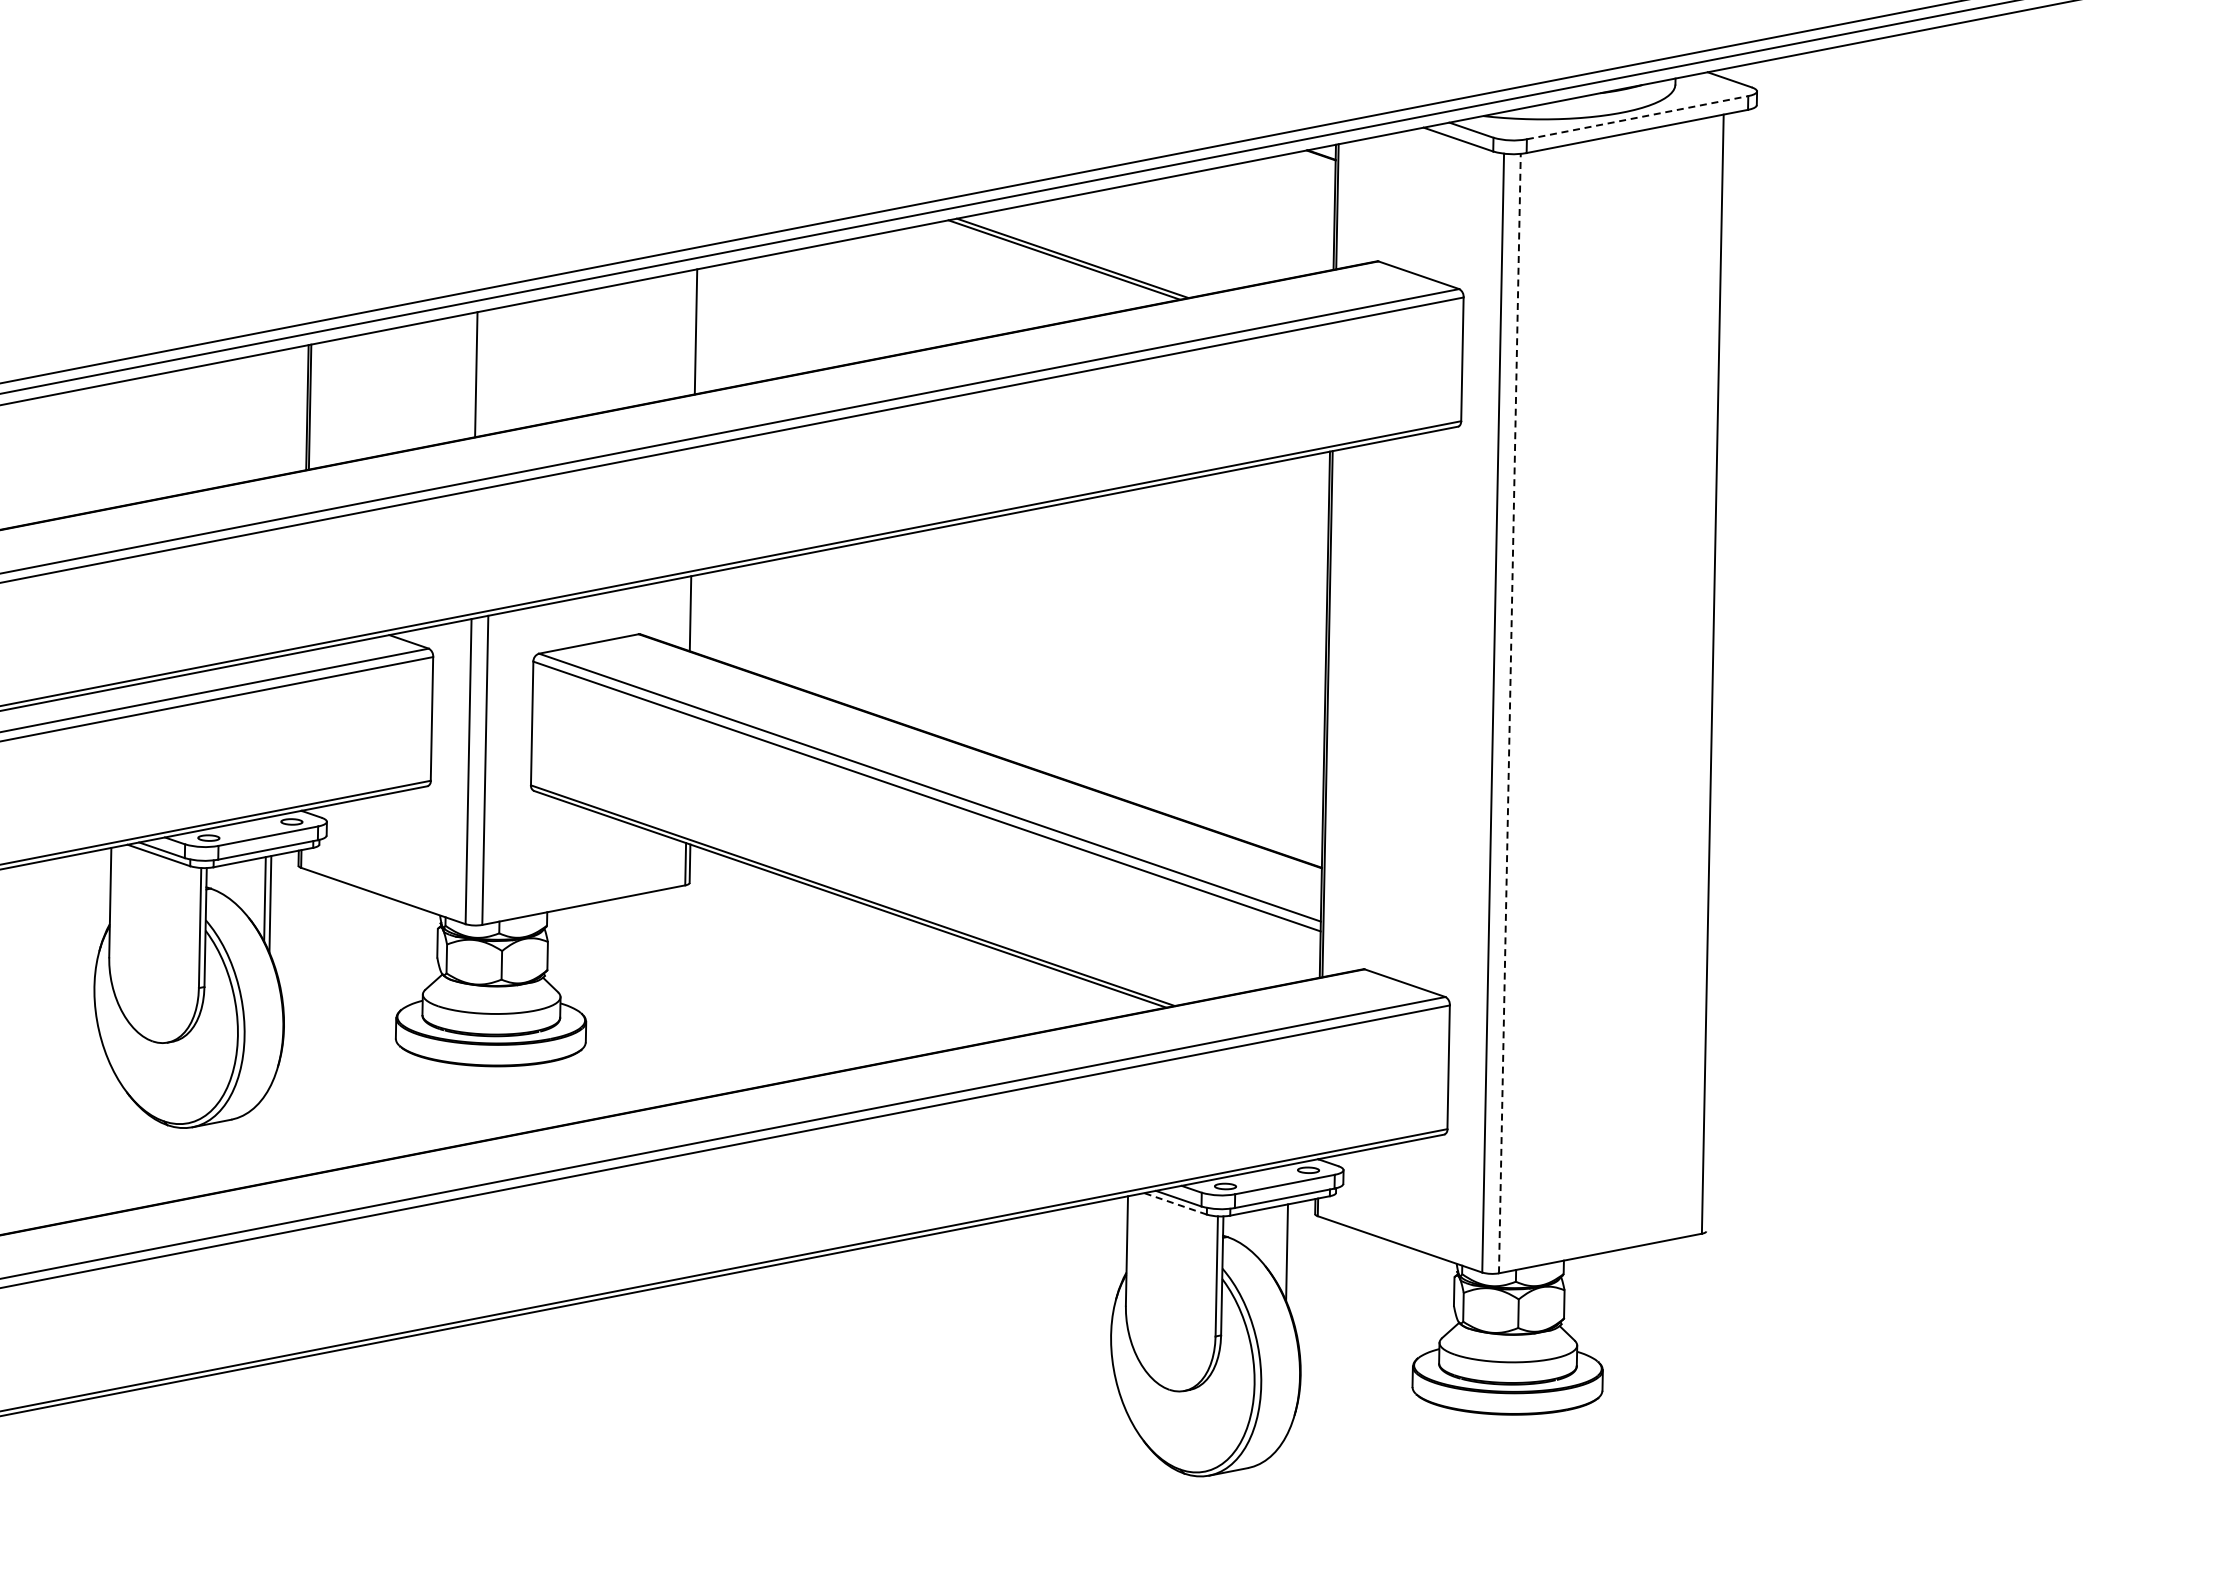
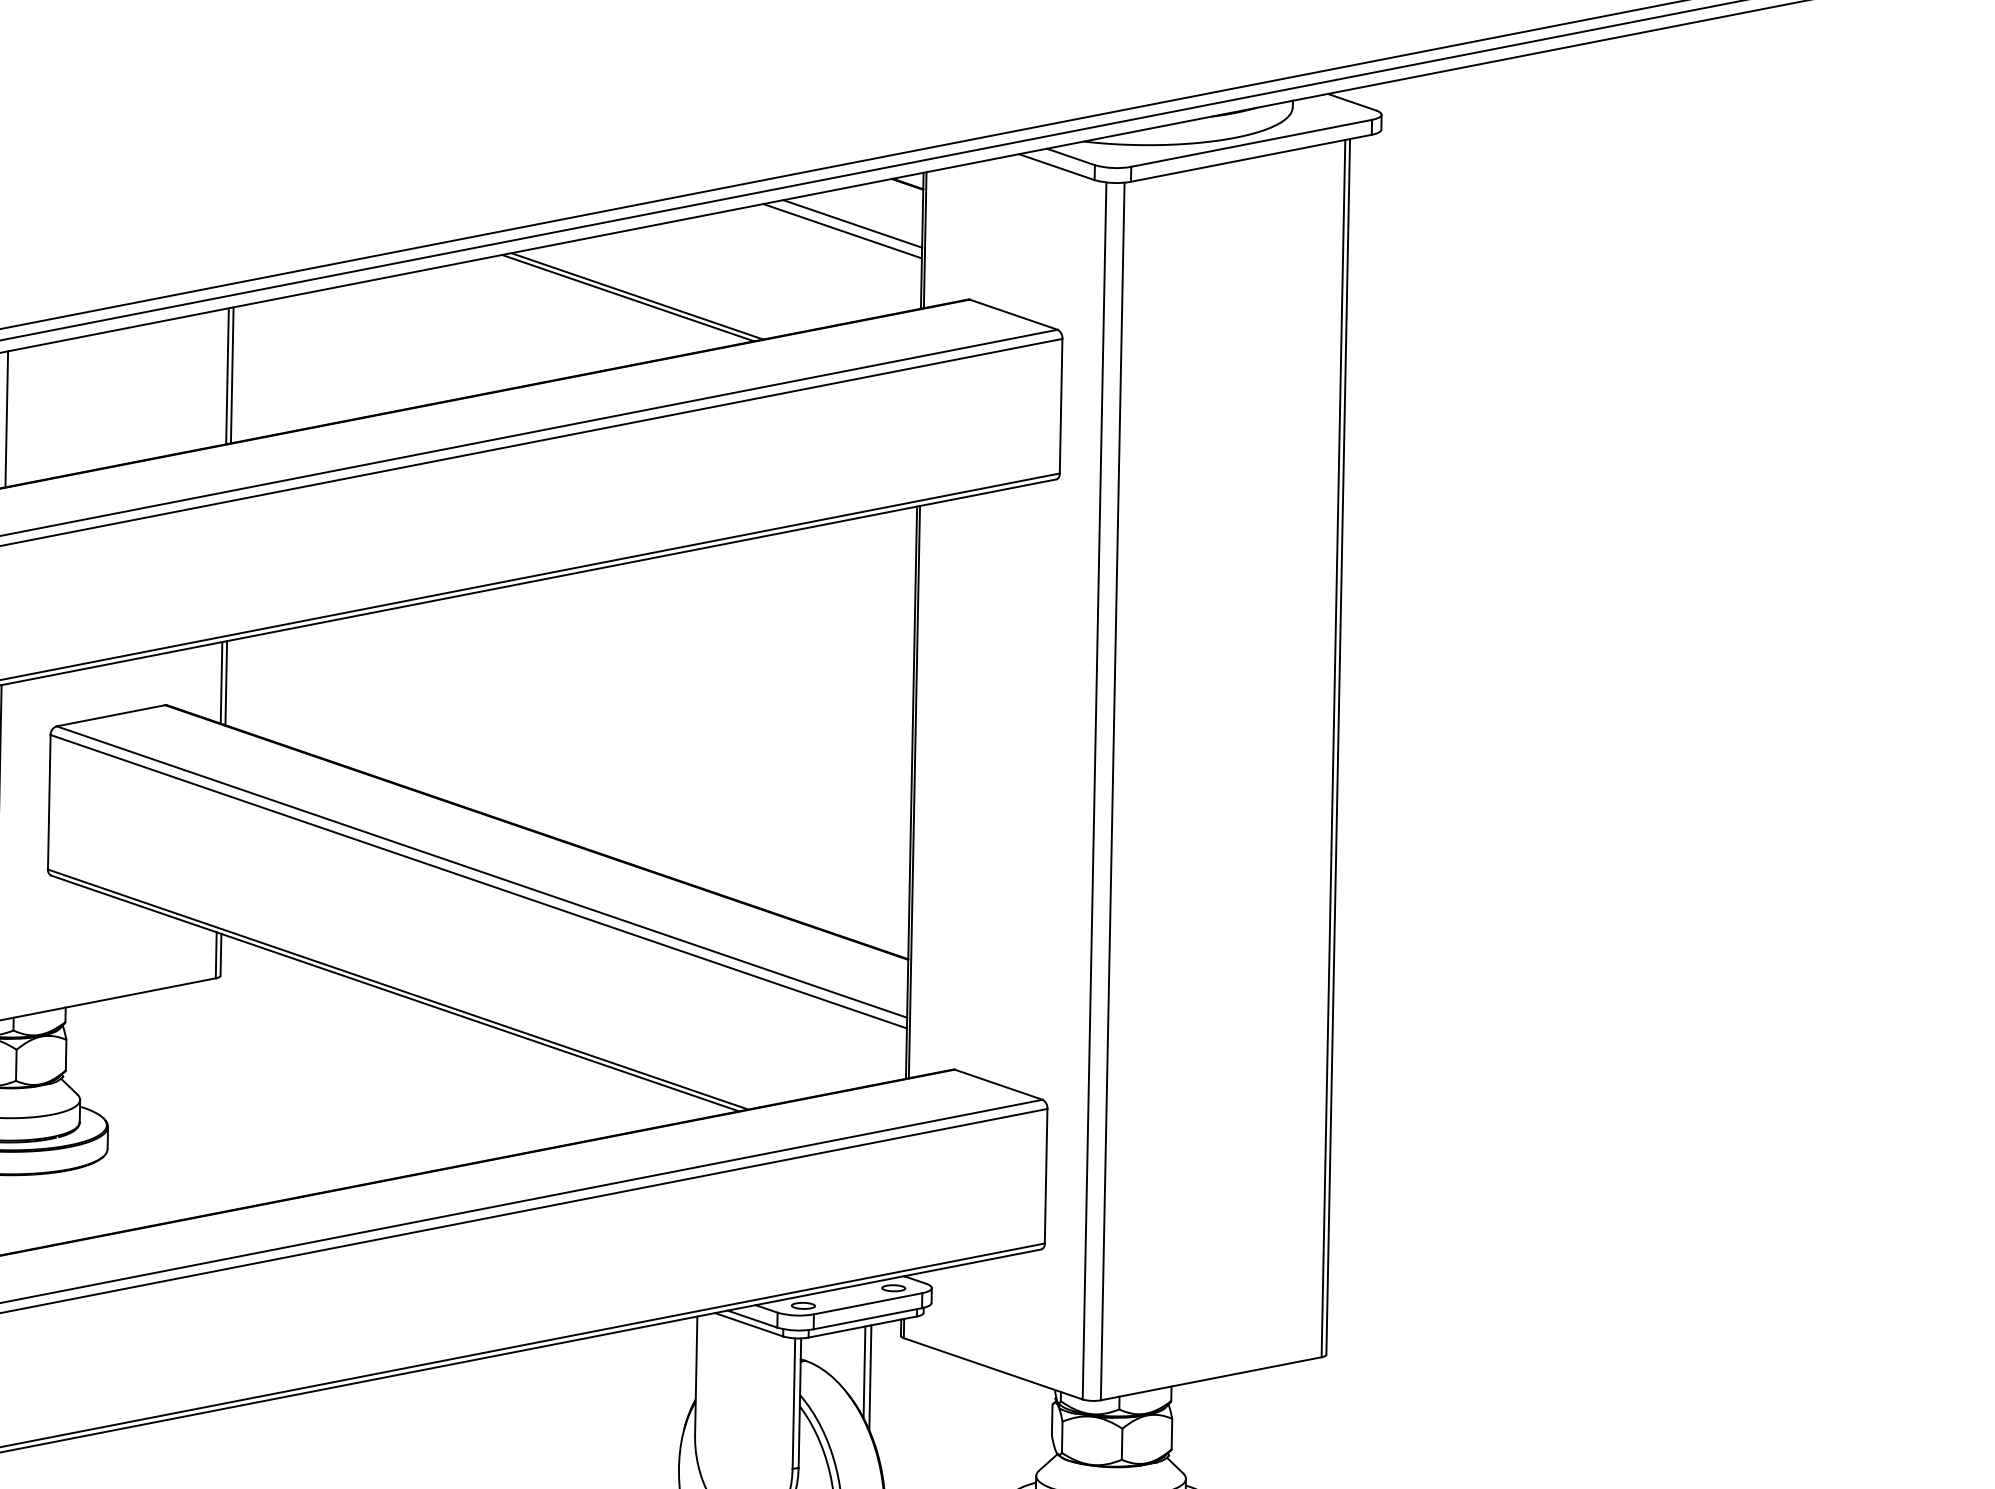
line: (1637, 117) -> (1251, 143), dashed -> solid
line: (1270, 191) -> (852, 223), added
line: (1261, 198) -> (842, 231), added
line: (700, 330) -> (232, 374), added
line: (492, 370) -> (6, 418), added
line: (694, 613) -> (225, 682), added
line: (1717, 672) -> (1338, 746), added
line: (1509, 713) -> (1112, 791), dashed -> solid
line: (1175, 1203) -> (749, 1324), dashed -> solid
line: (1281, 1247) -> (864, 1372), added

